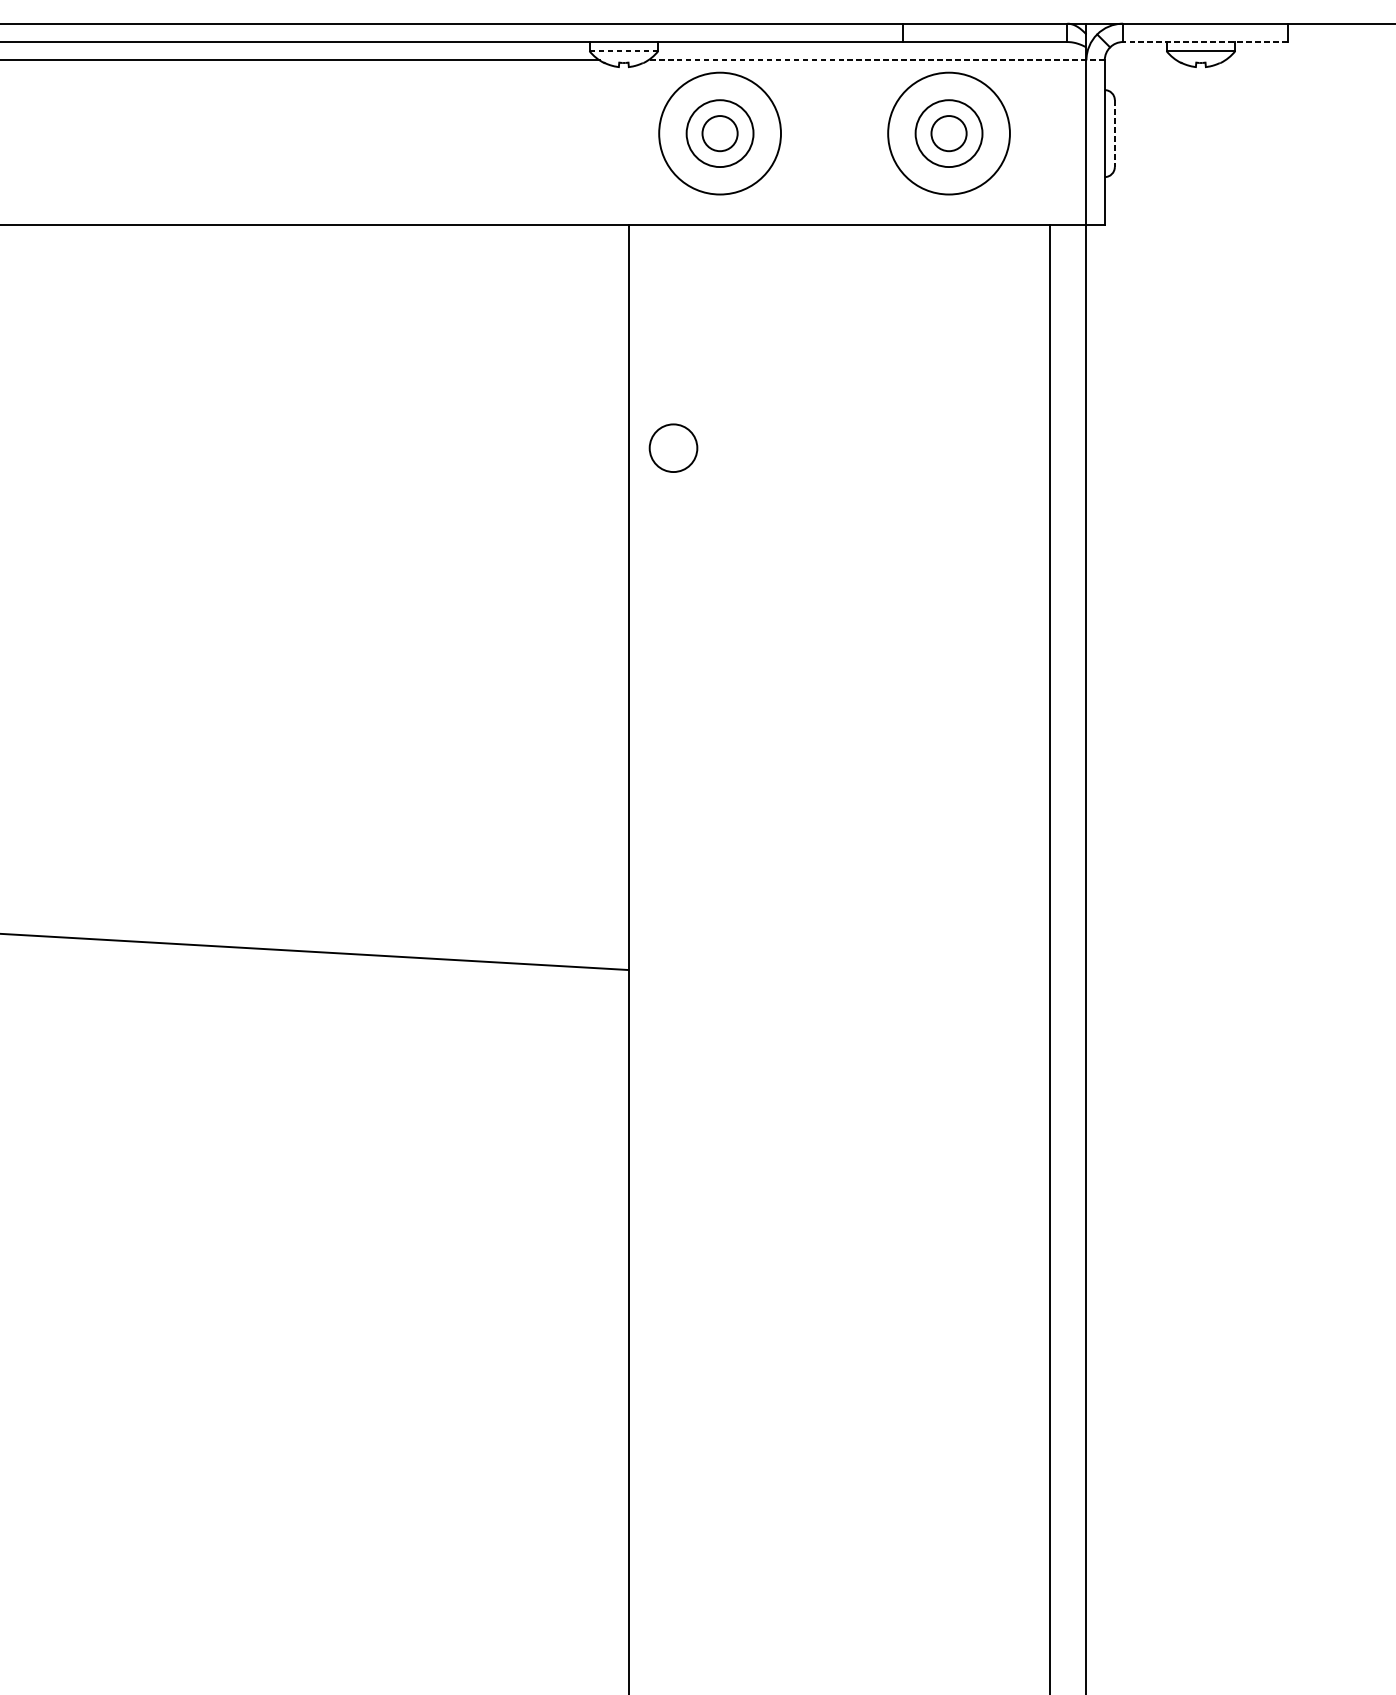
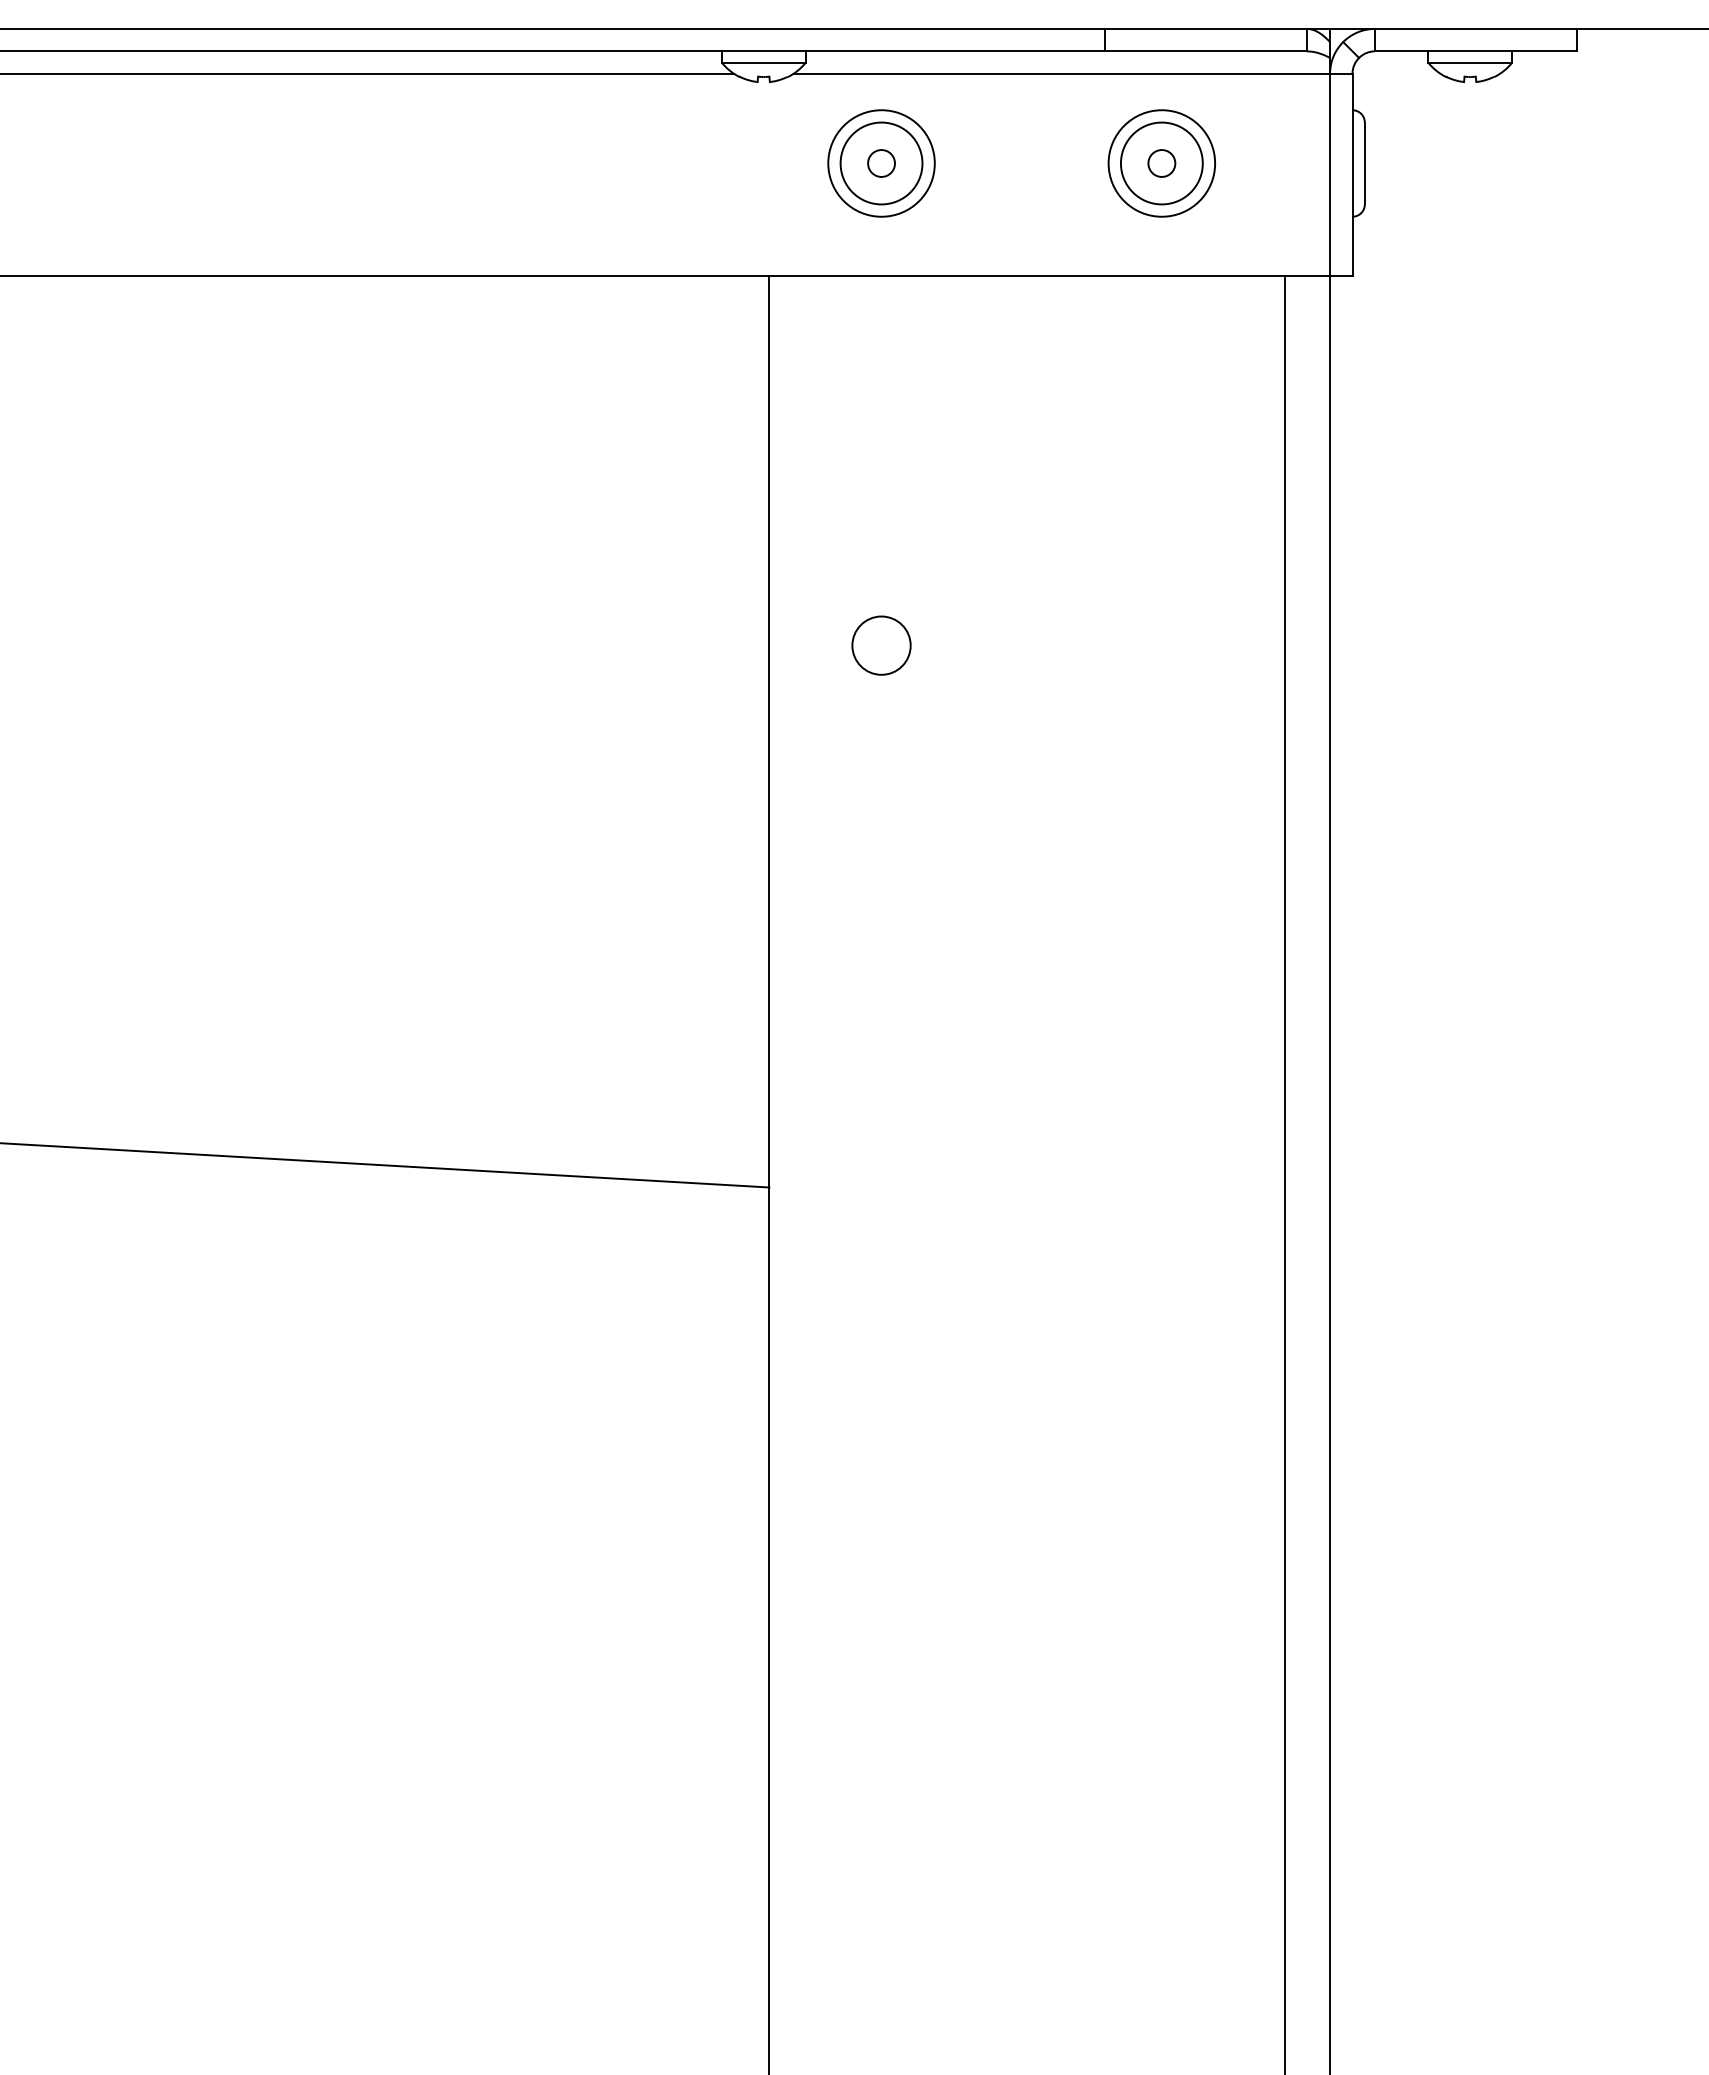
line: (1205, 42) -> (1475, 51), dashed -> solid
line: (623, 51) -> (763, 62), dashed -> solid
line: (876, 60) -> (1072, 73), dashed -> solid
circle: (720, 133) -> (881, 163), size x0.62
circle: (720, 133) -> (881, 163), size x0.71
circle: (948, 133) -> (1161, 163), size x0.62
circle: (948, 133) -> (1161, 163), size x0.71
line: (1114, 133) -> (1364, 163), dashed -> solid
circle: (673, 448) -> (881, 645), moved

